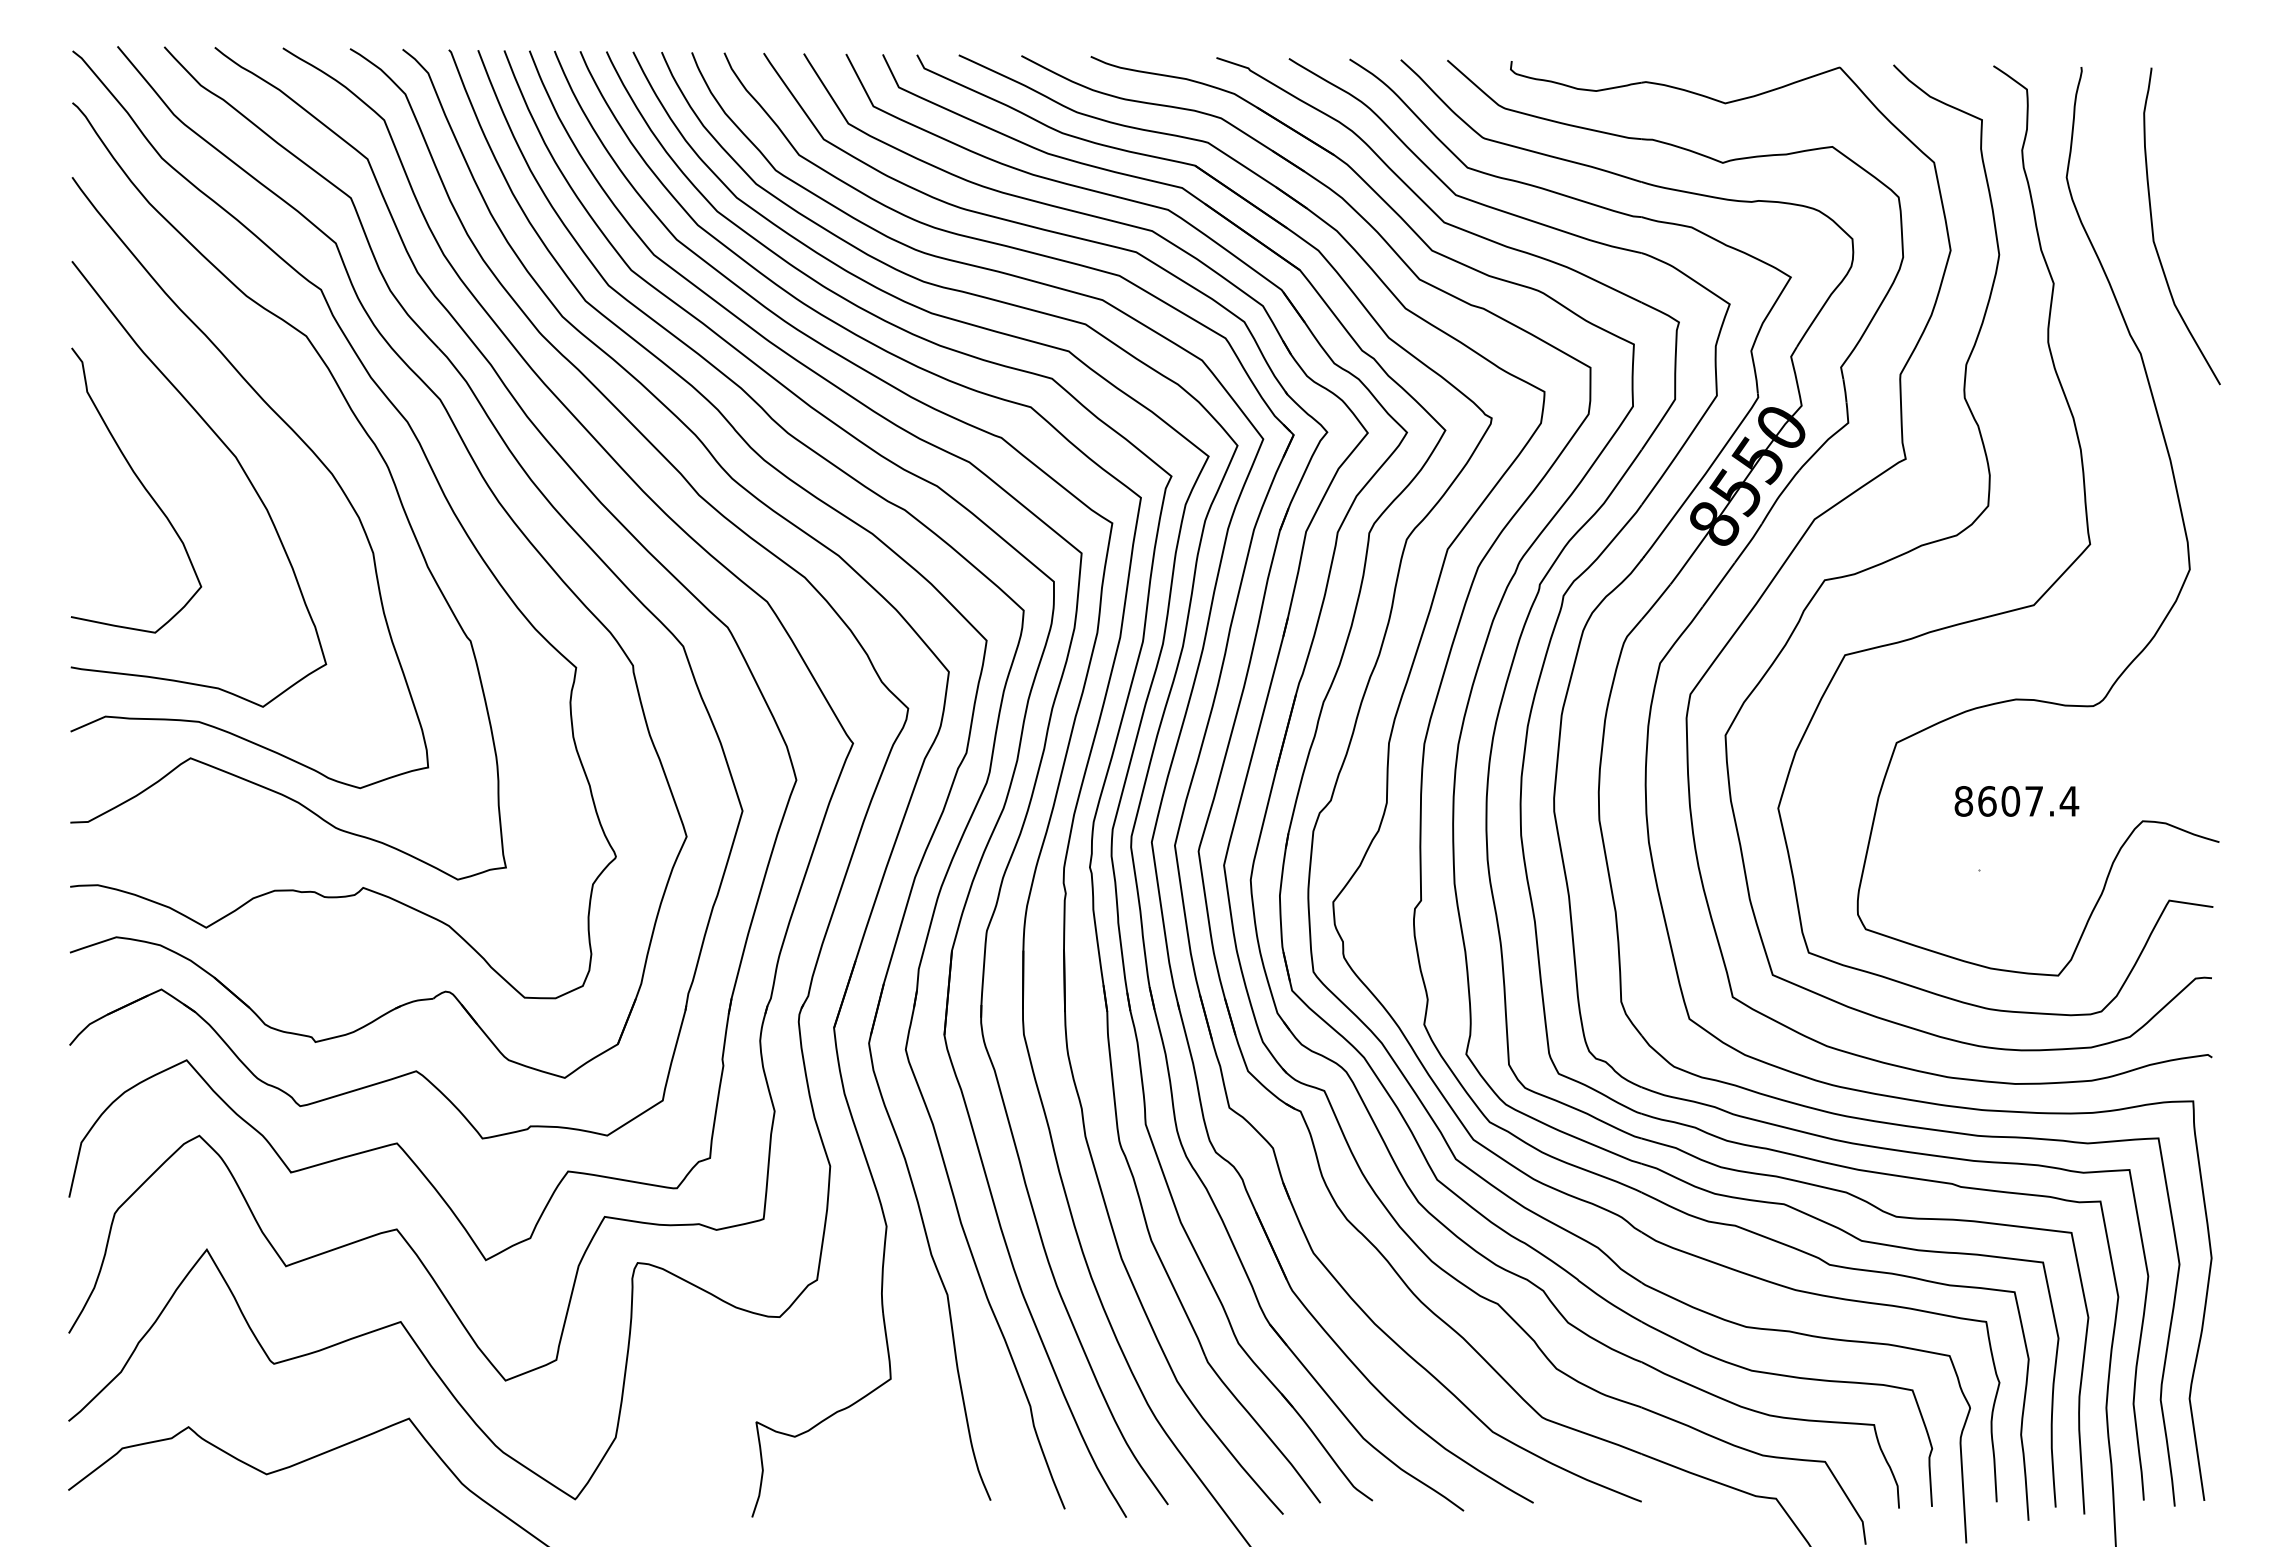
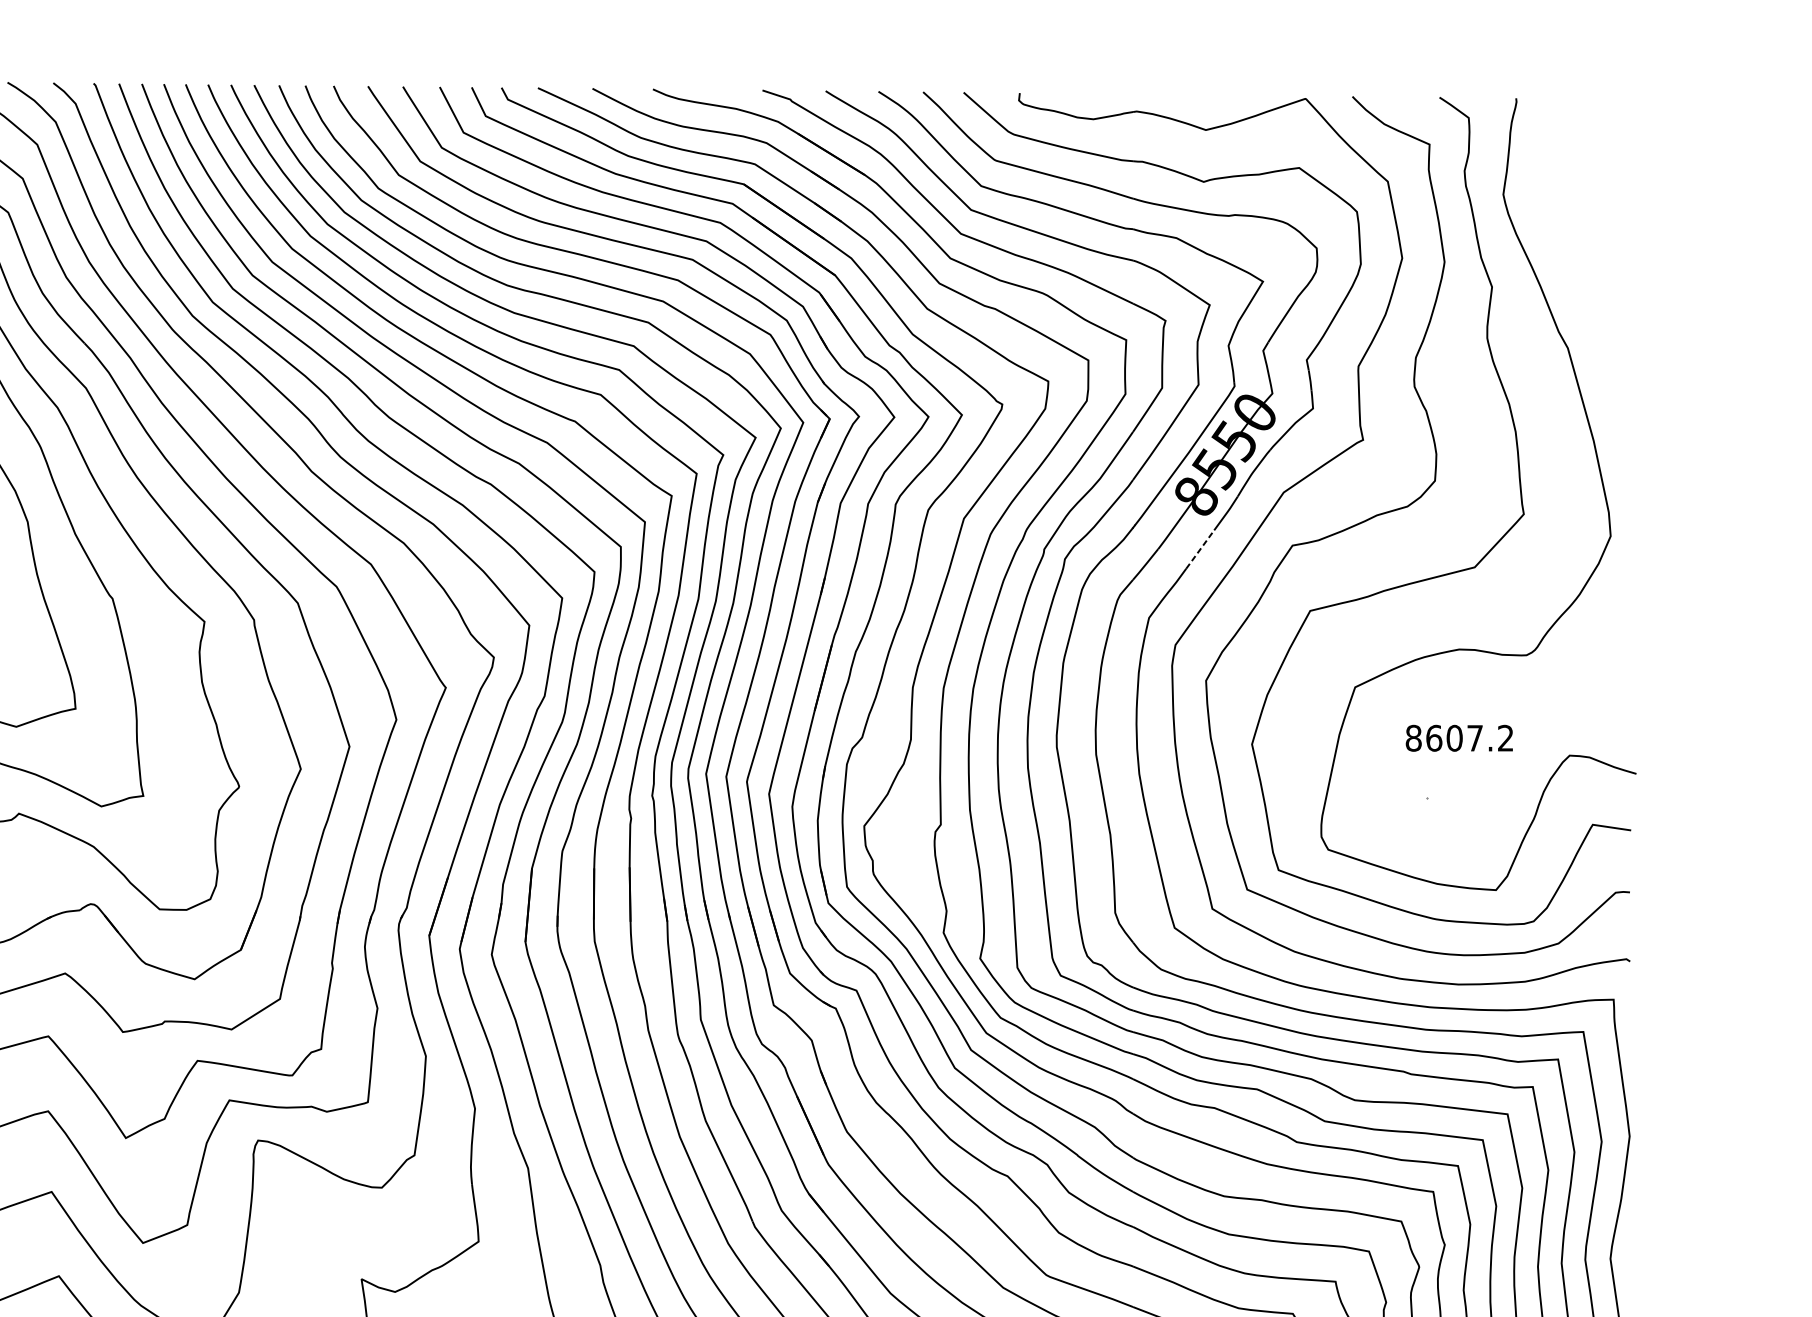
curve: (2153, 226) -> (1579, 237), removed
line: (1718, 584) -> (1199, 549), solid -> dashed
text: (2069, 801) -> (1505, 738), 8607.4 -> 8607.2

